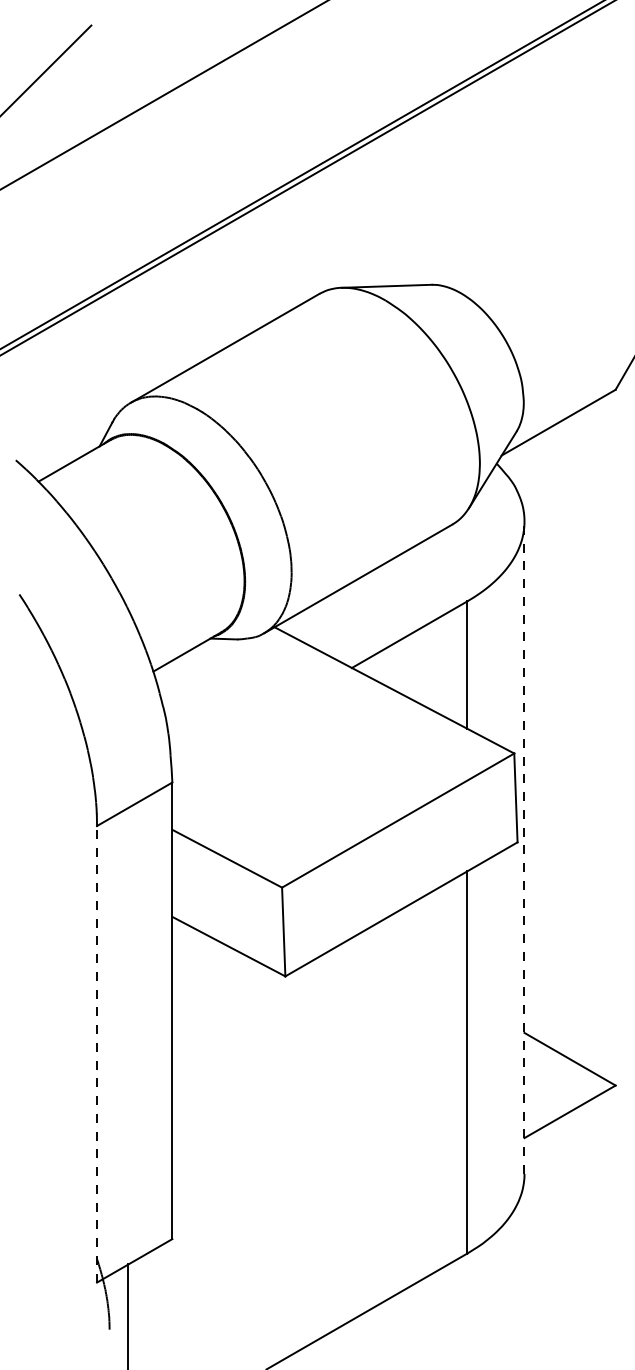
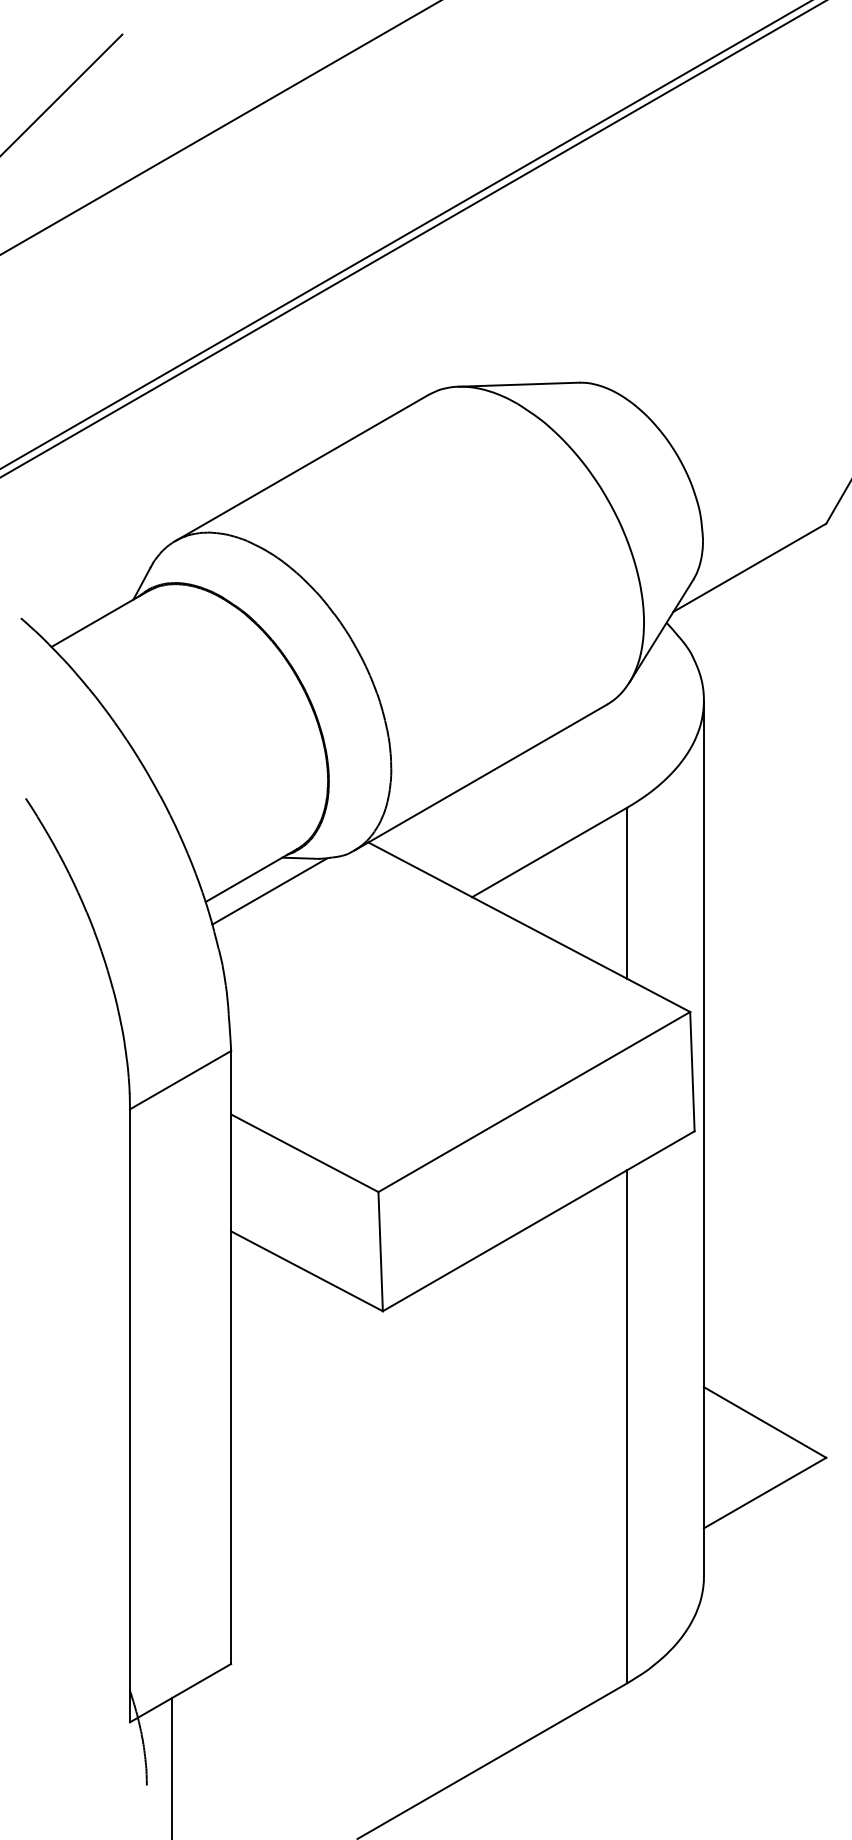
line: (200, 663) -> (269, 891), added
line: (524, 847) -> (703, 1138), dashed -> solid
line: (97, 1054) -> (130, 1415), dashed -> solid

